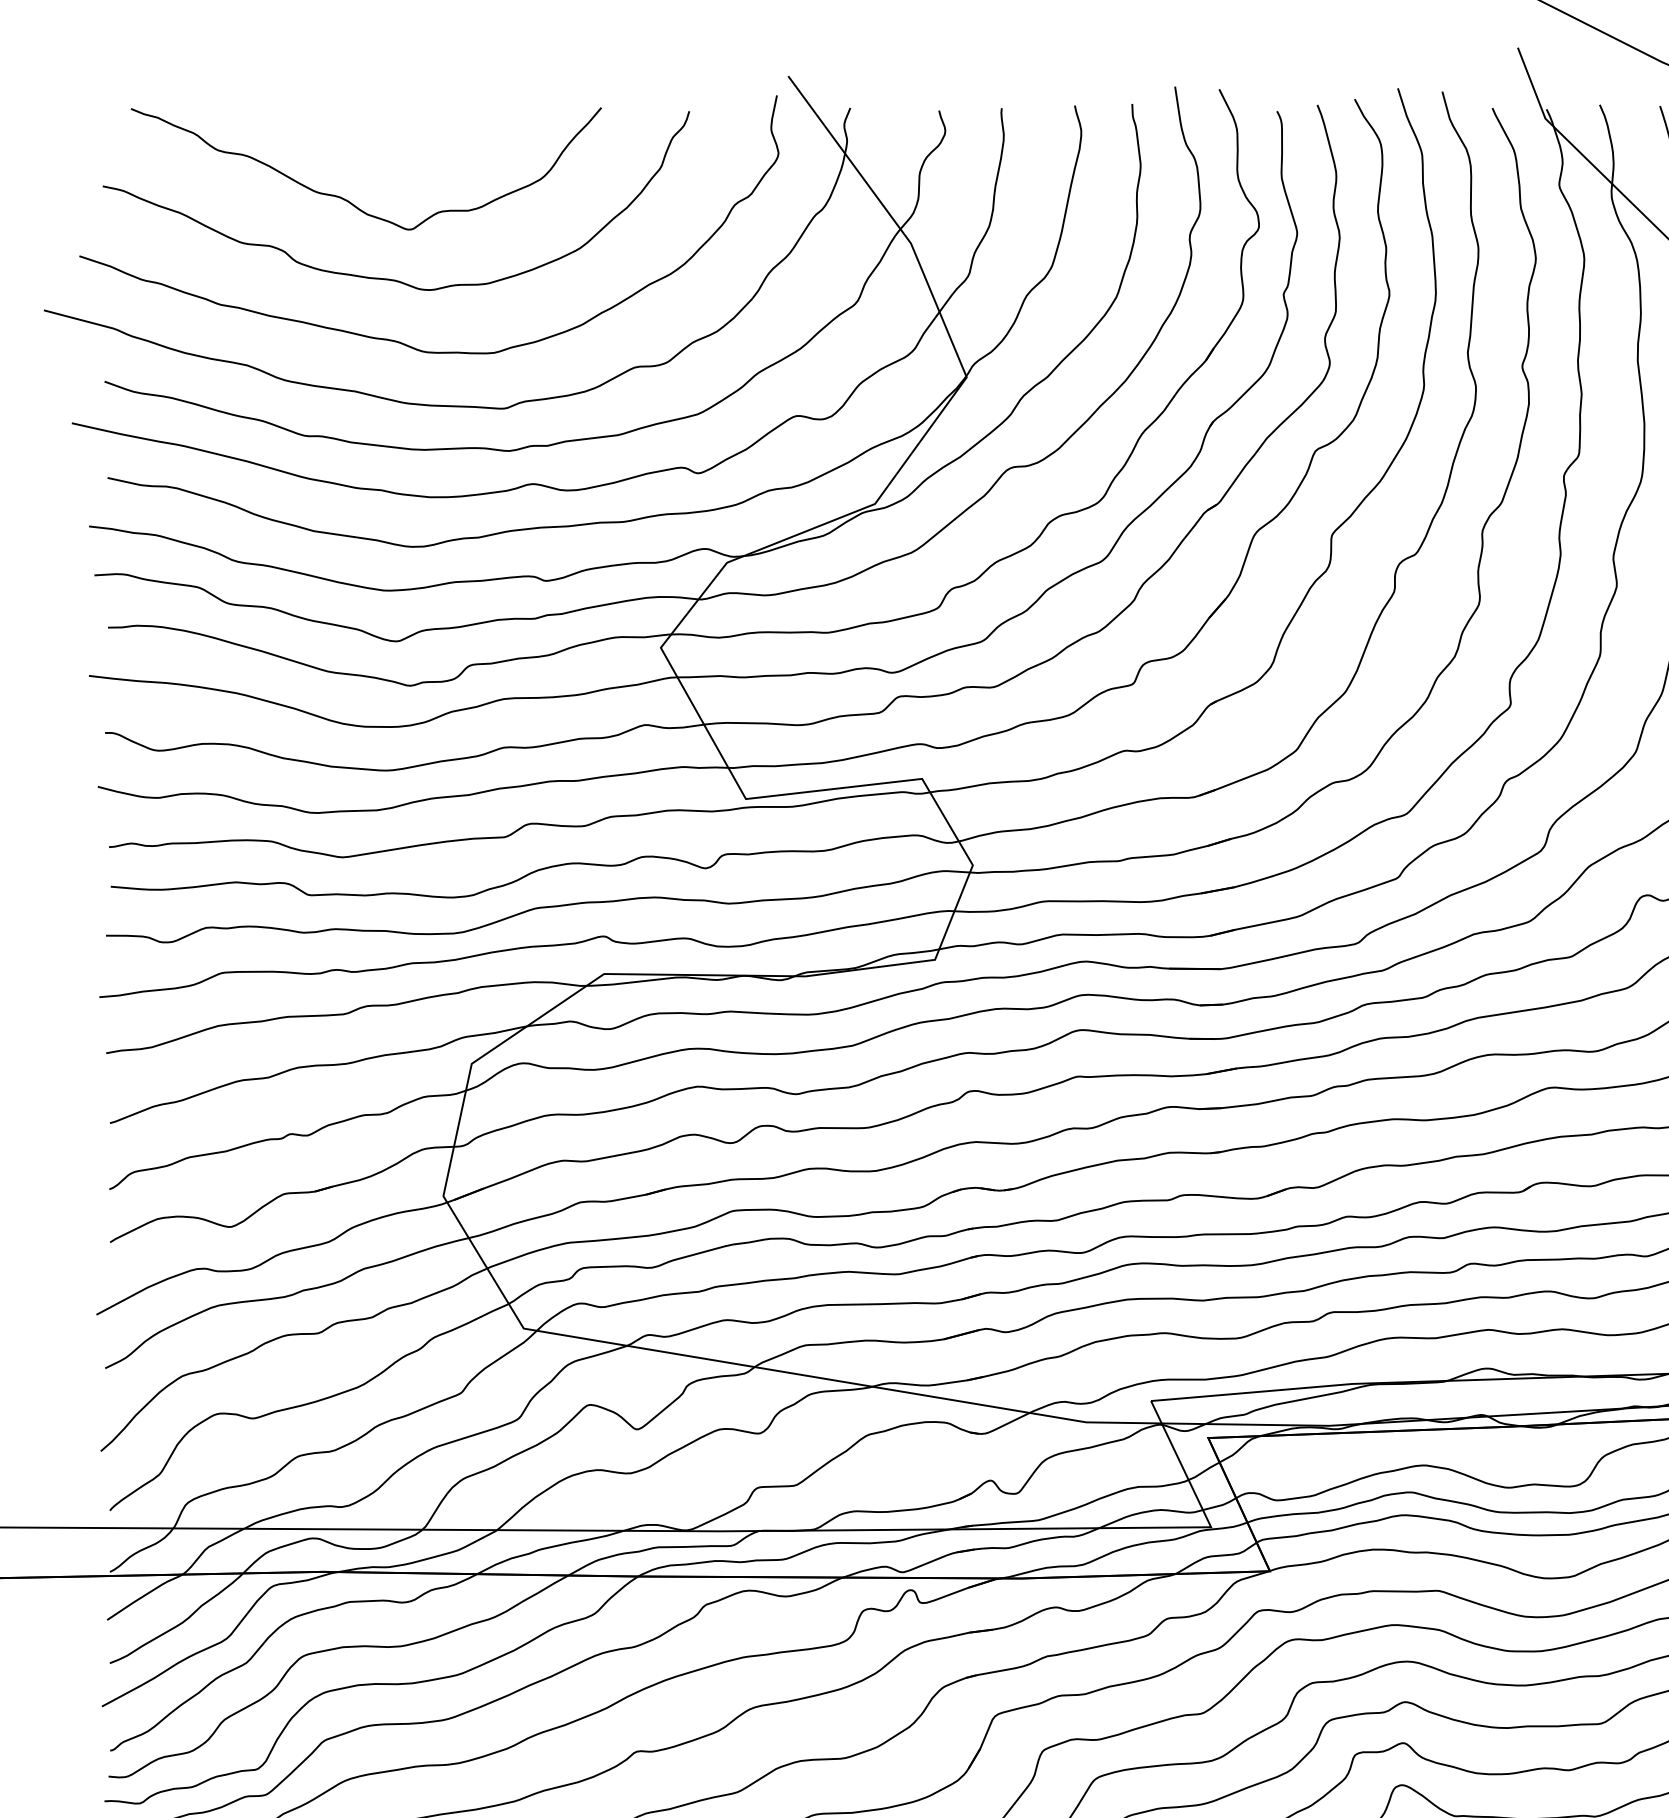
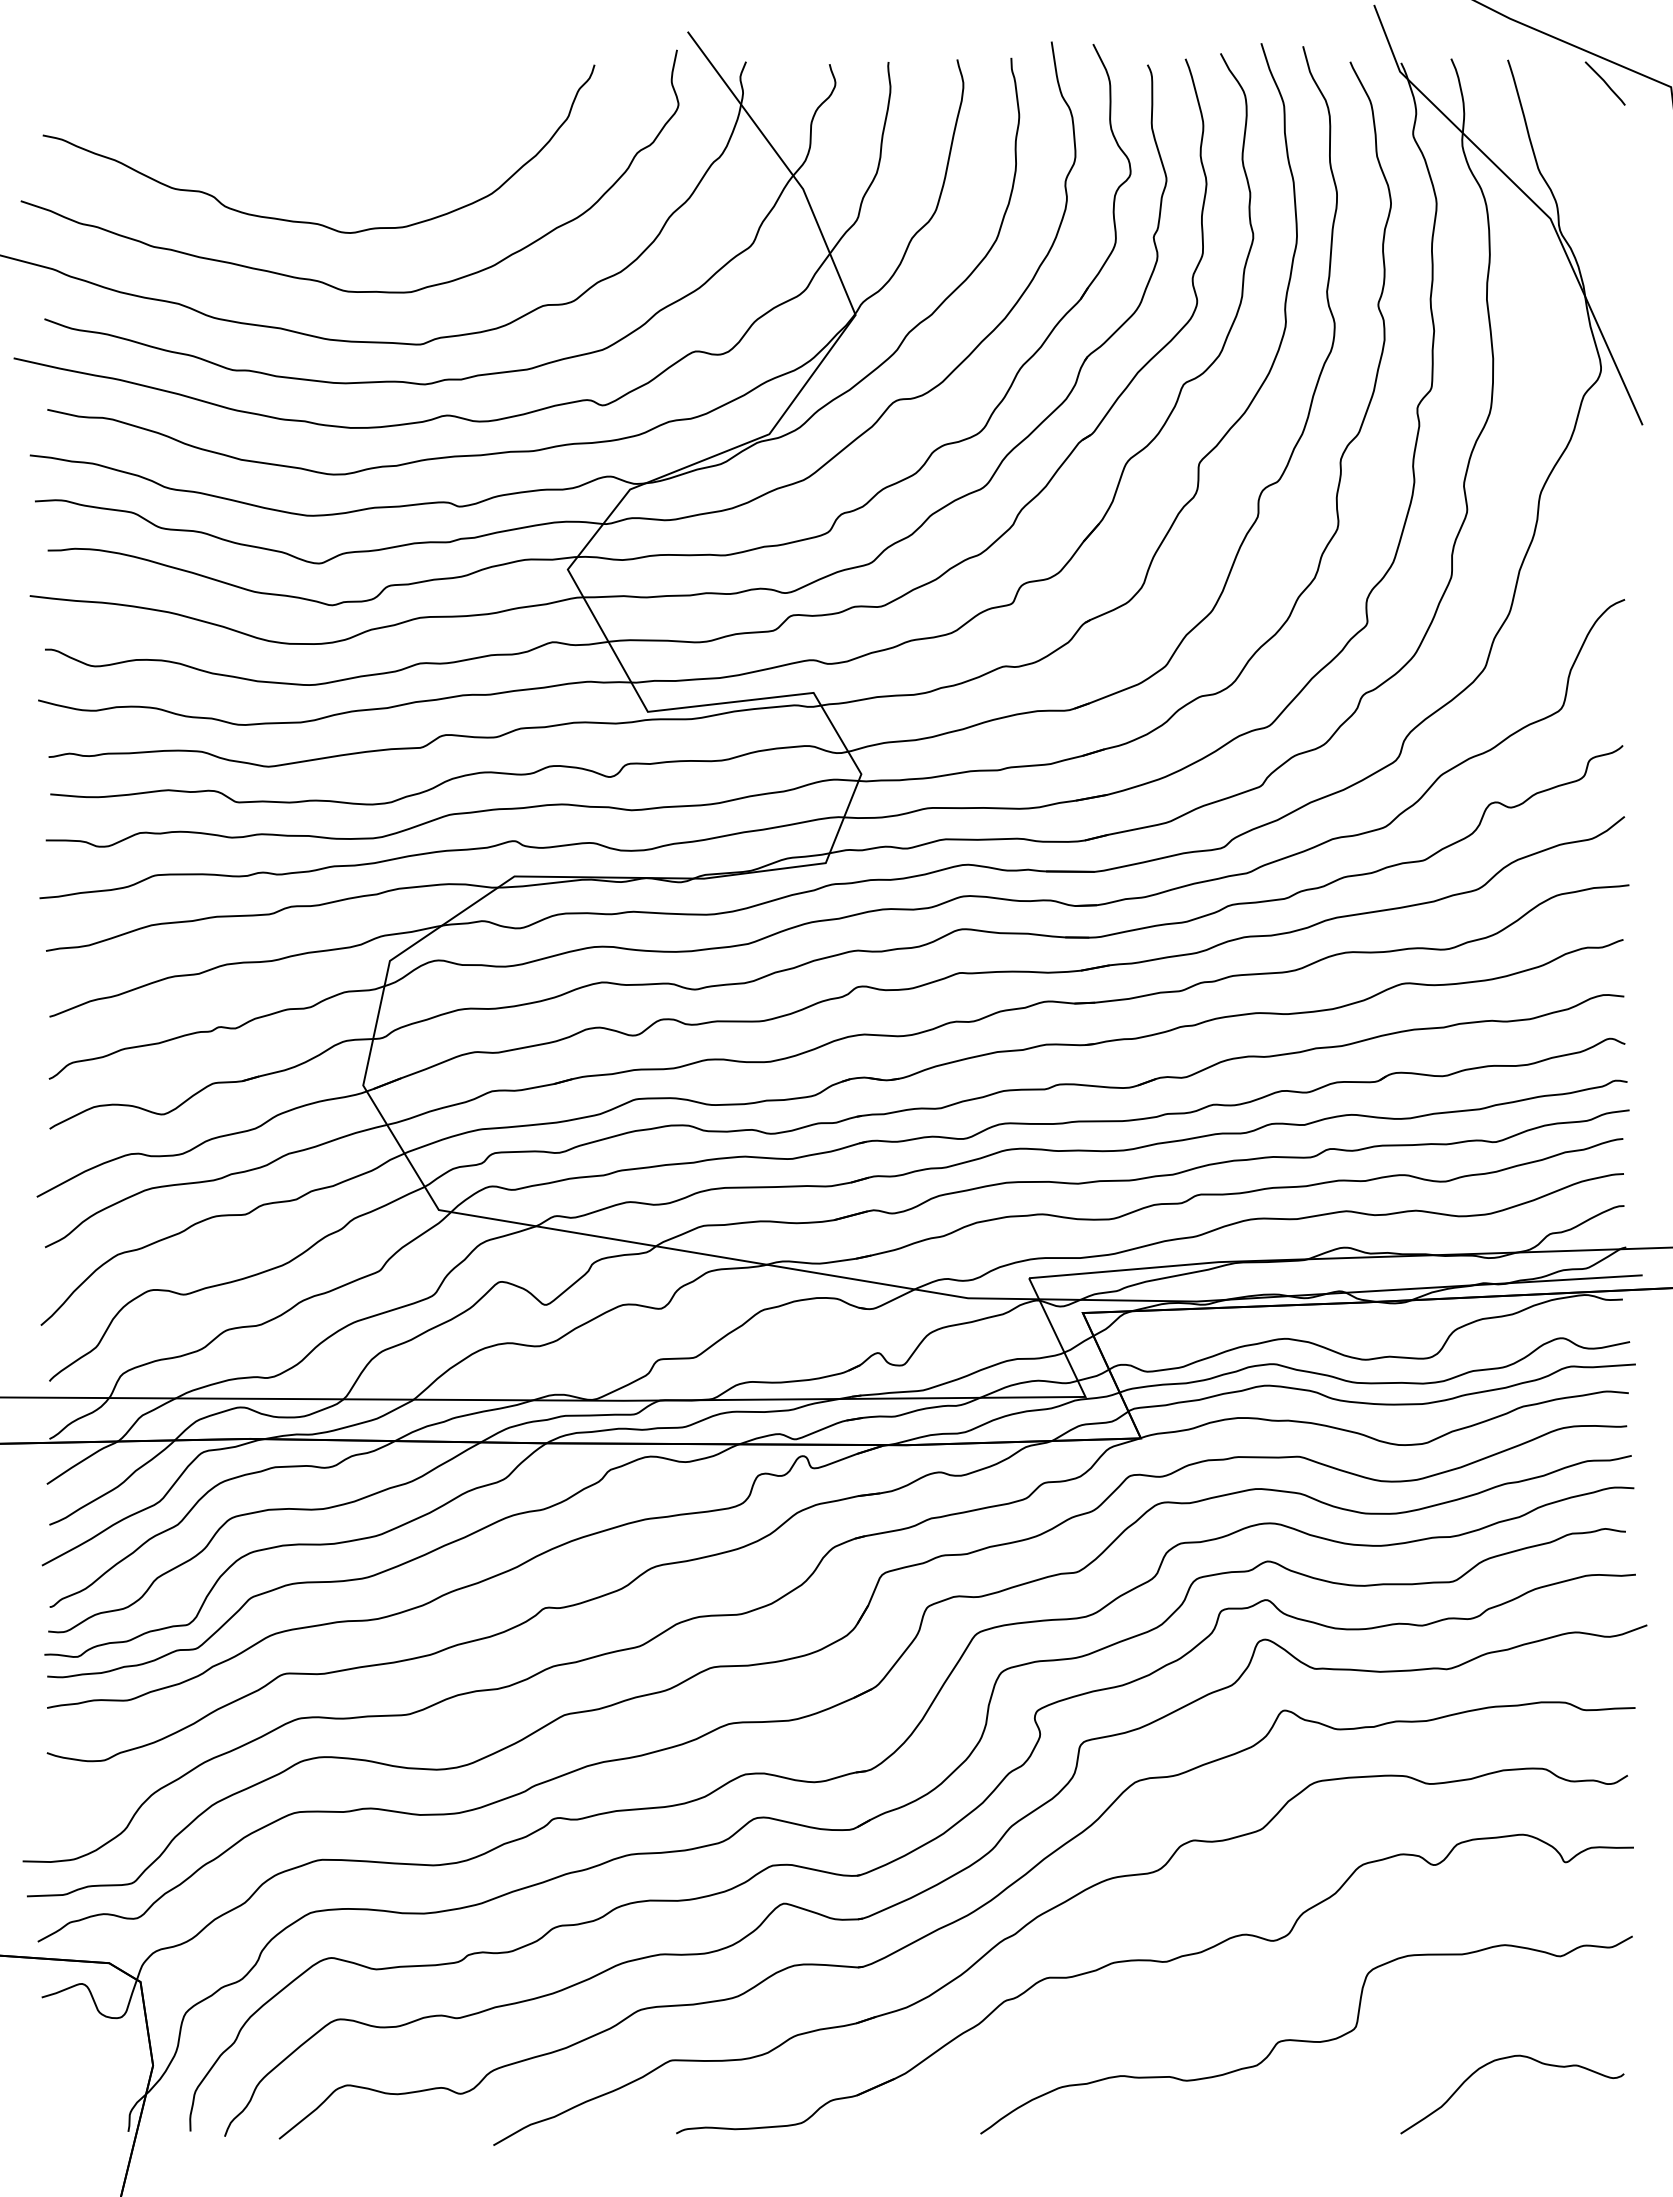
curve: (350, 201) -> (275, 149), removed

